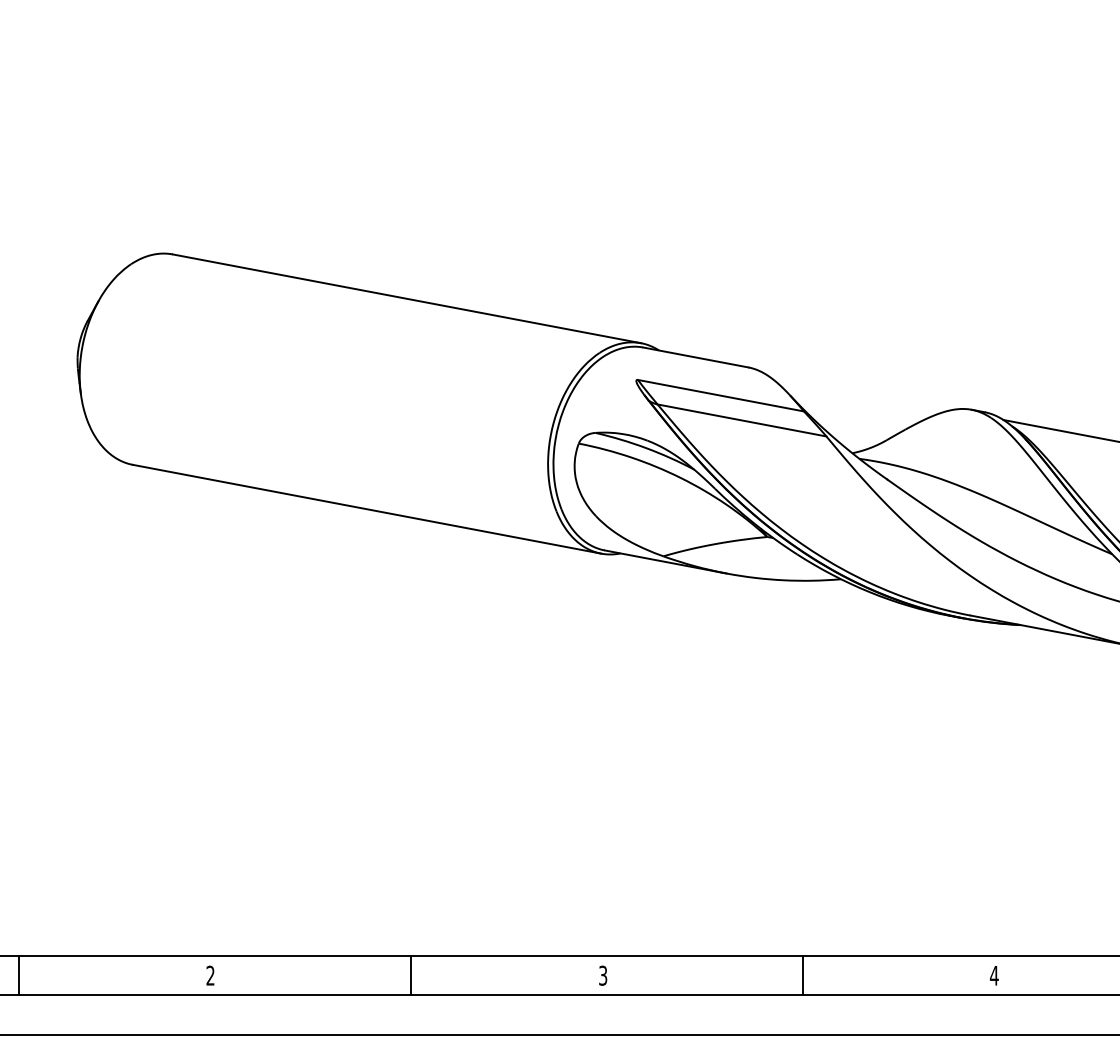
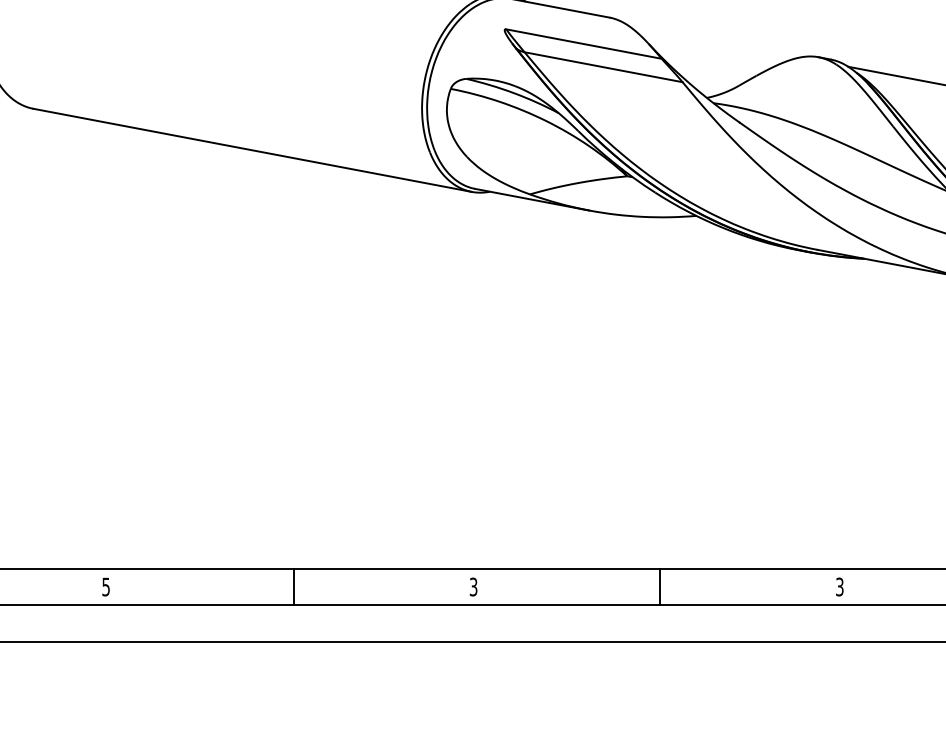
text: (210, 975) -> (106, 586), 2 -> 5
text: (993, 975) -> (839, 586), 4 -> 3

